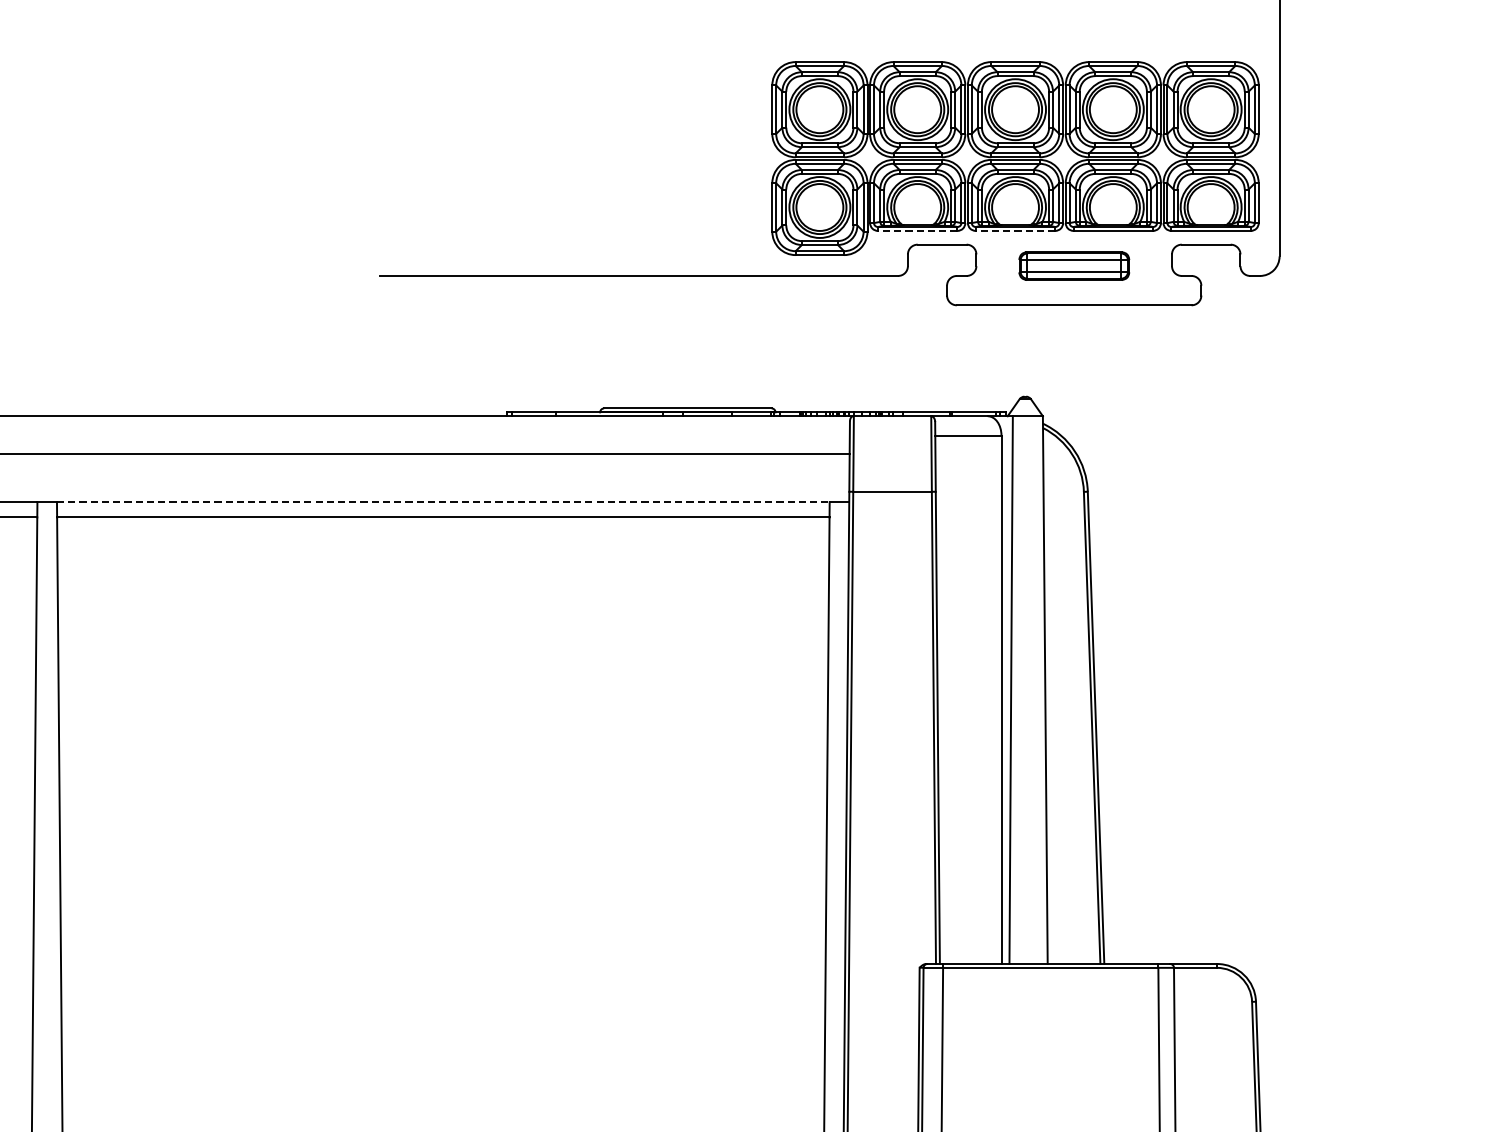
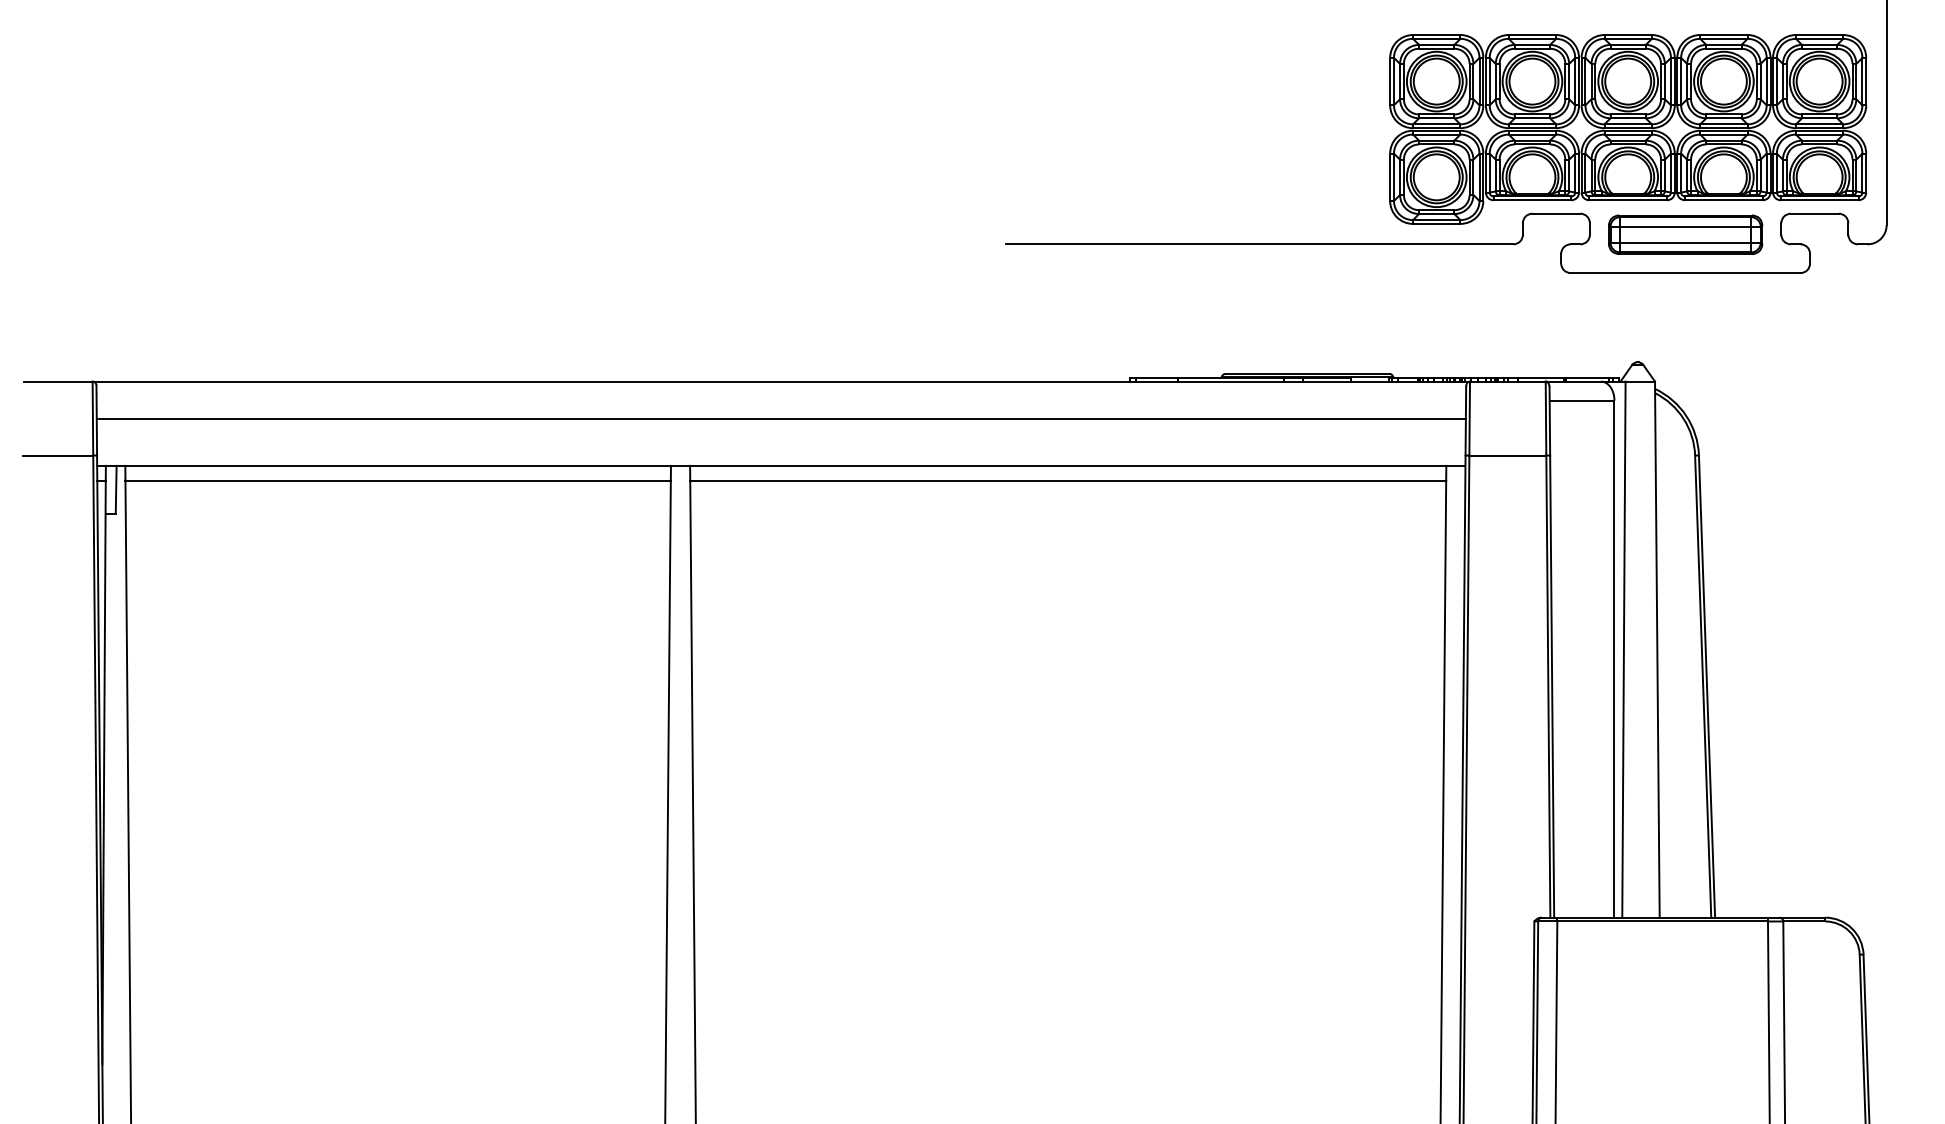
line: (917, 231) -> (1532, 200), dashed -> solid
line: (1015, 231) -> (1628, 200), dashed -> solid
part: (1074, 265) -> (1685, 234), size x1.43
line: (443, 501) -> (1068, 465), dashed -> solid

